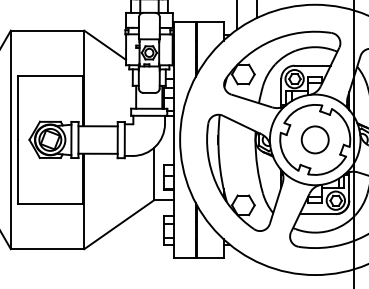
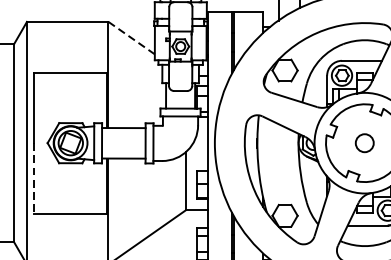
line: (104, 45) -> (130, 38), solid -> dashed
circle: (314, 139) -> (364, 142), size x0.6
line: (17, 171) -> (34, 178), solid -> dashed

